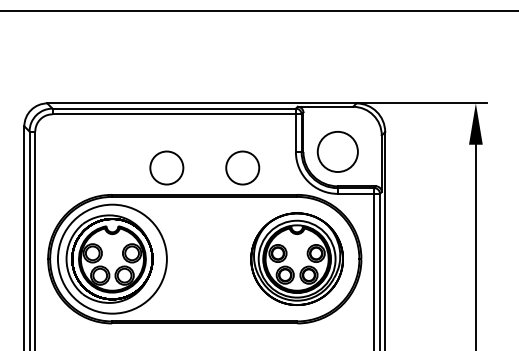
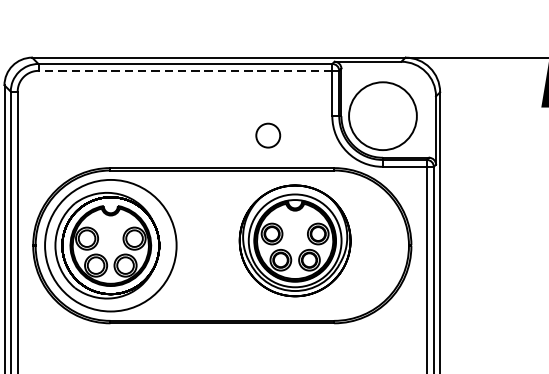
line: (174, 114) -> (185, 71), solid -> dashed
circle: (337, 151) -> (382, 115), size x1.4
circle: (166, 167) -> (176, 135), removed
circle: (242, 167) -> (267, 135), size x0.6
part: (296, 258) -> (294, 240), moved

